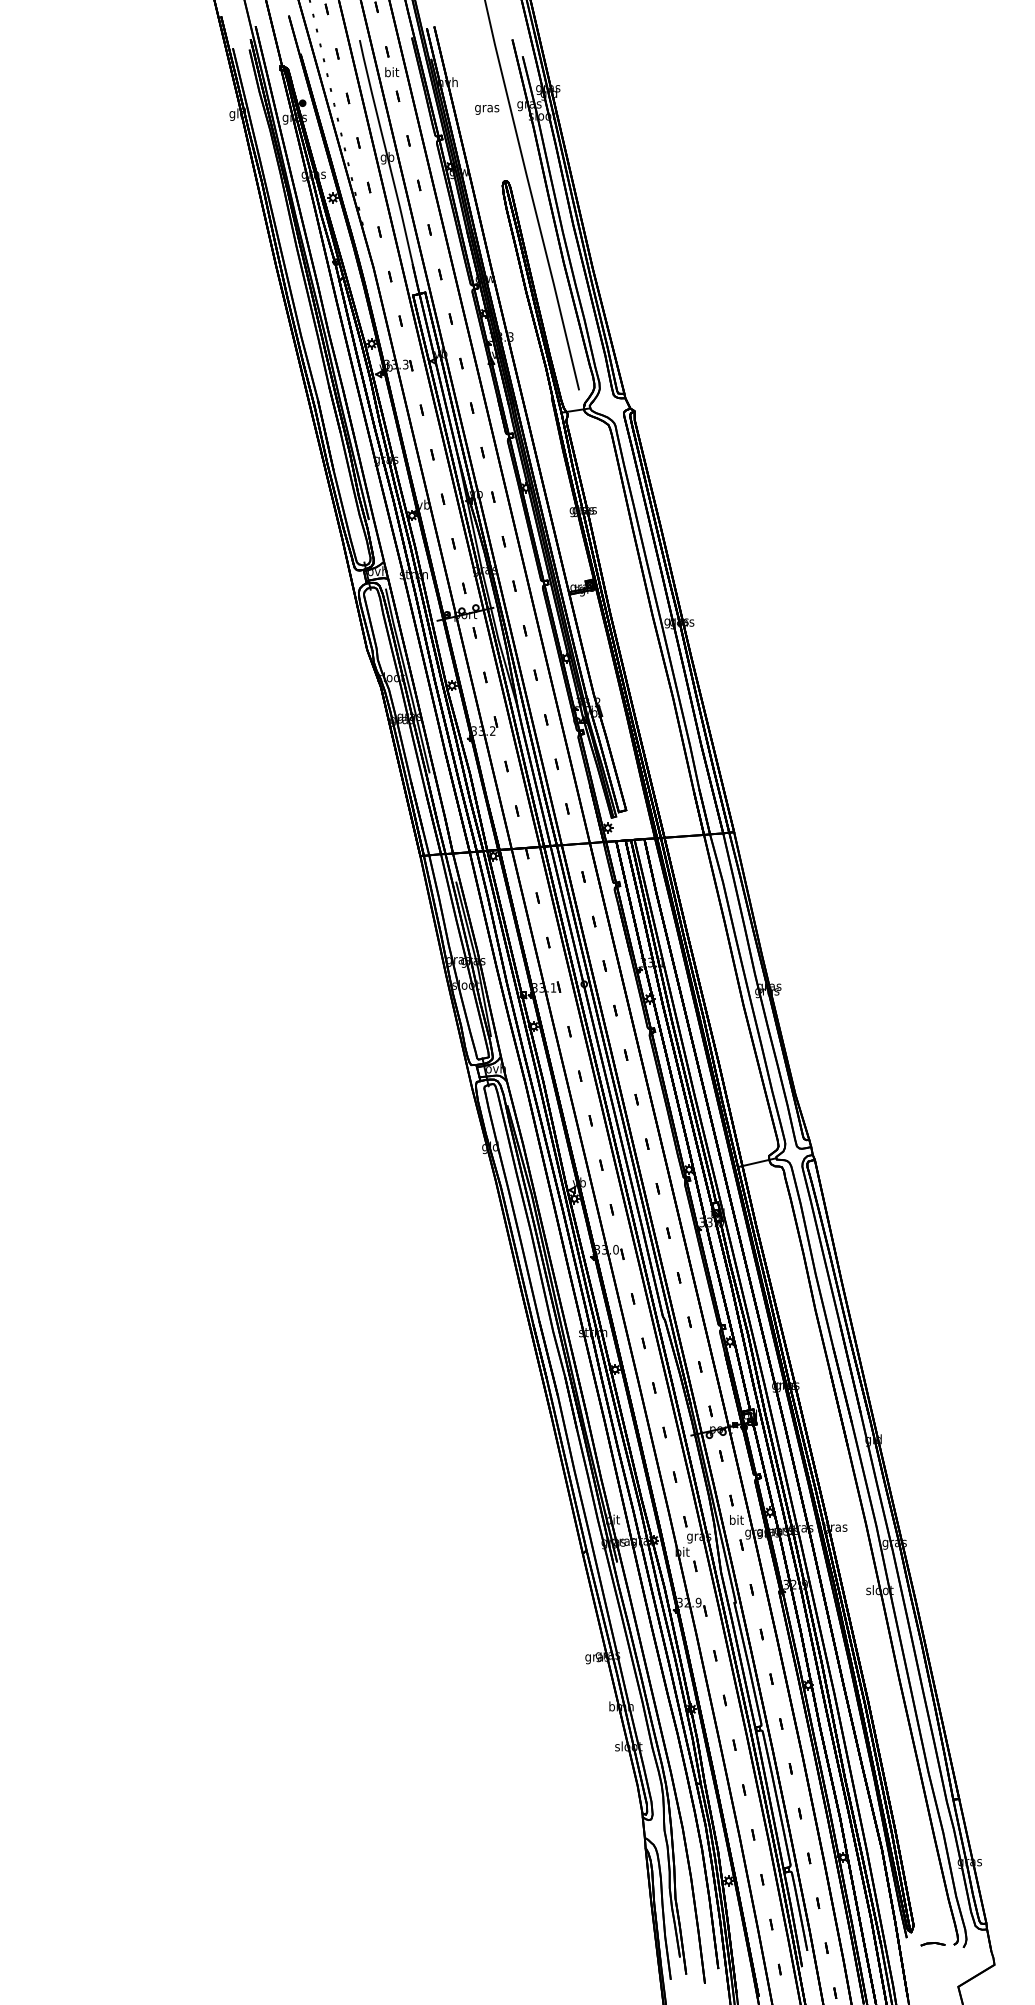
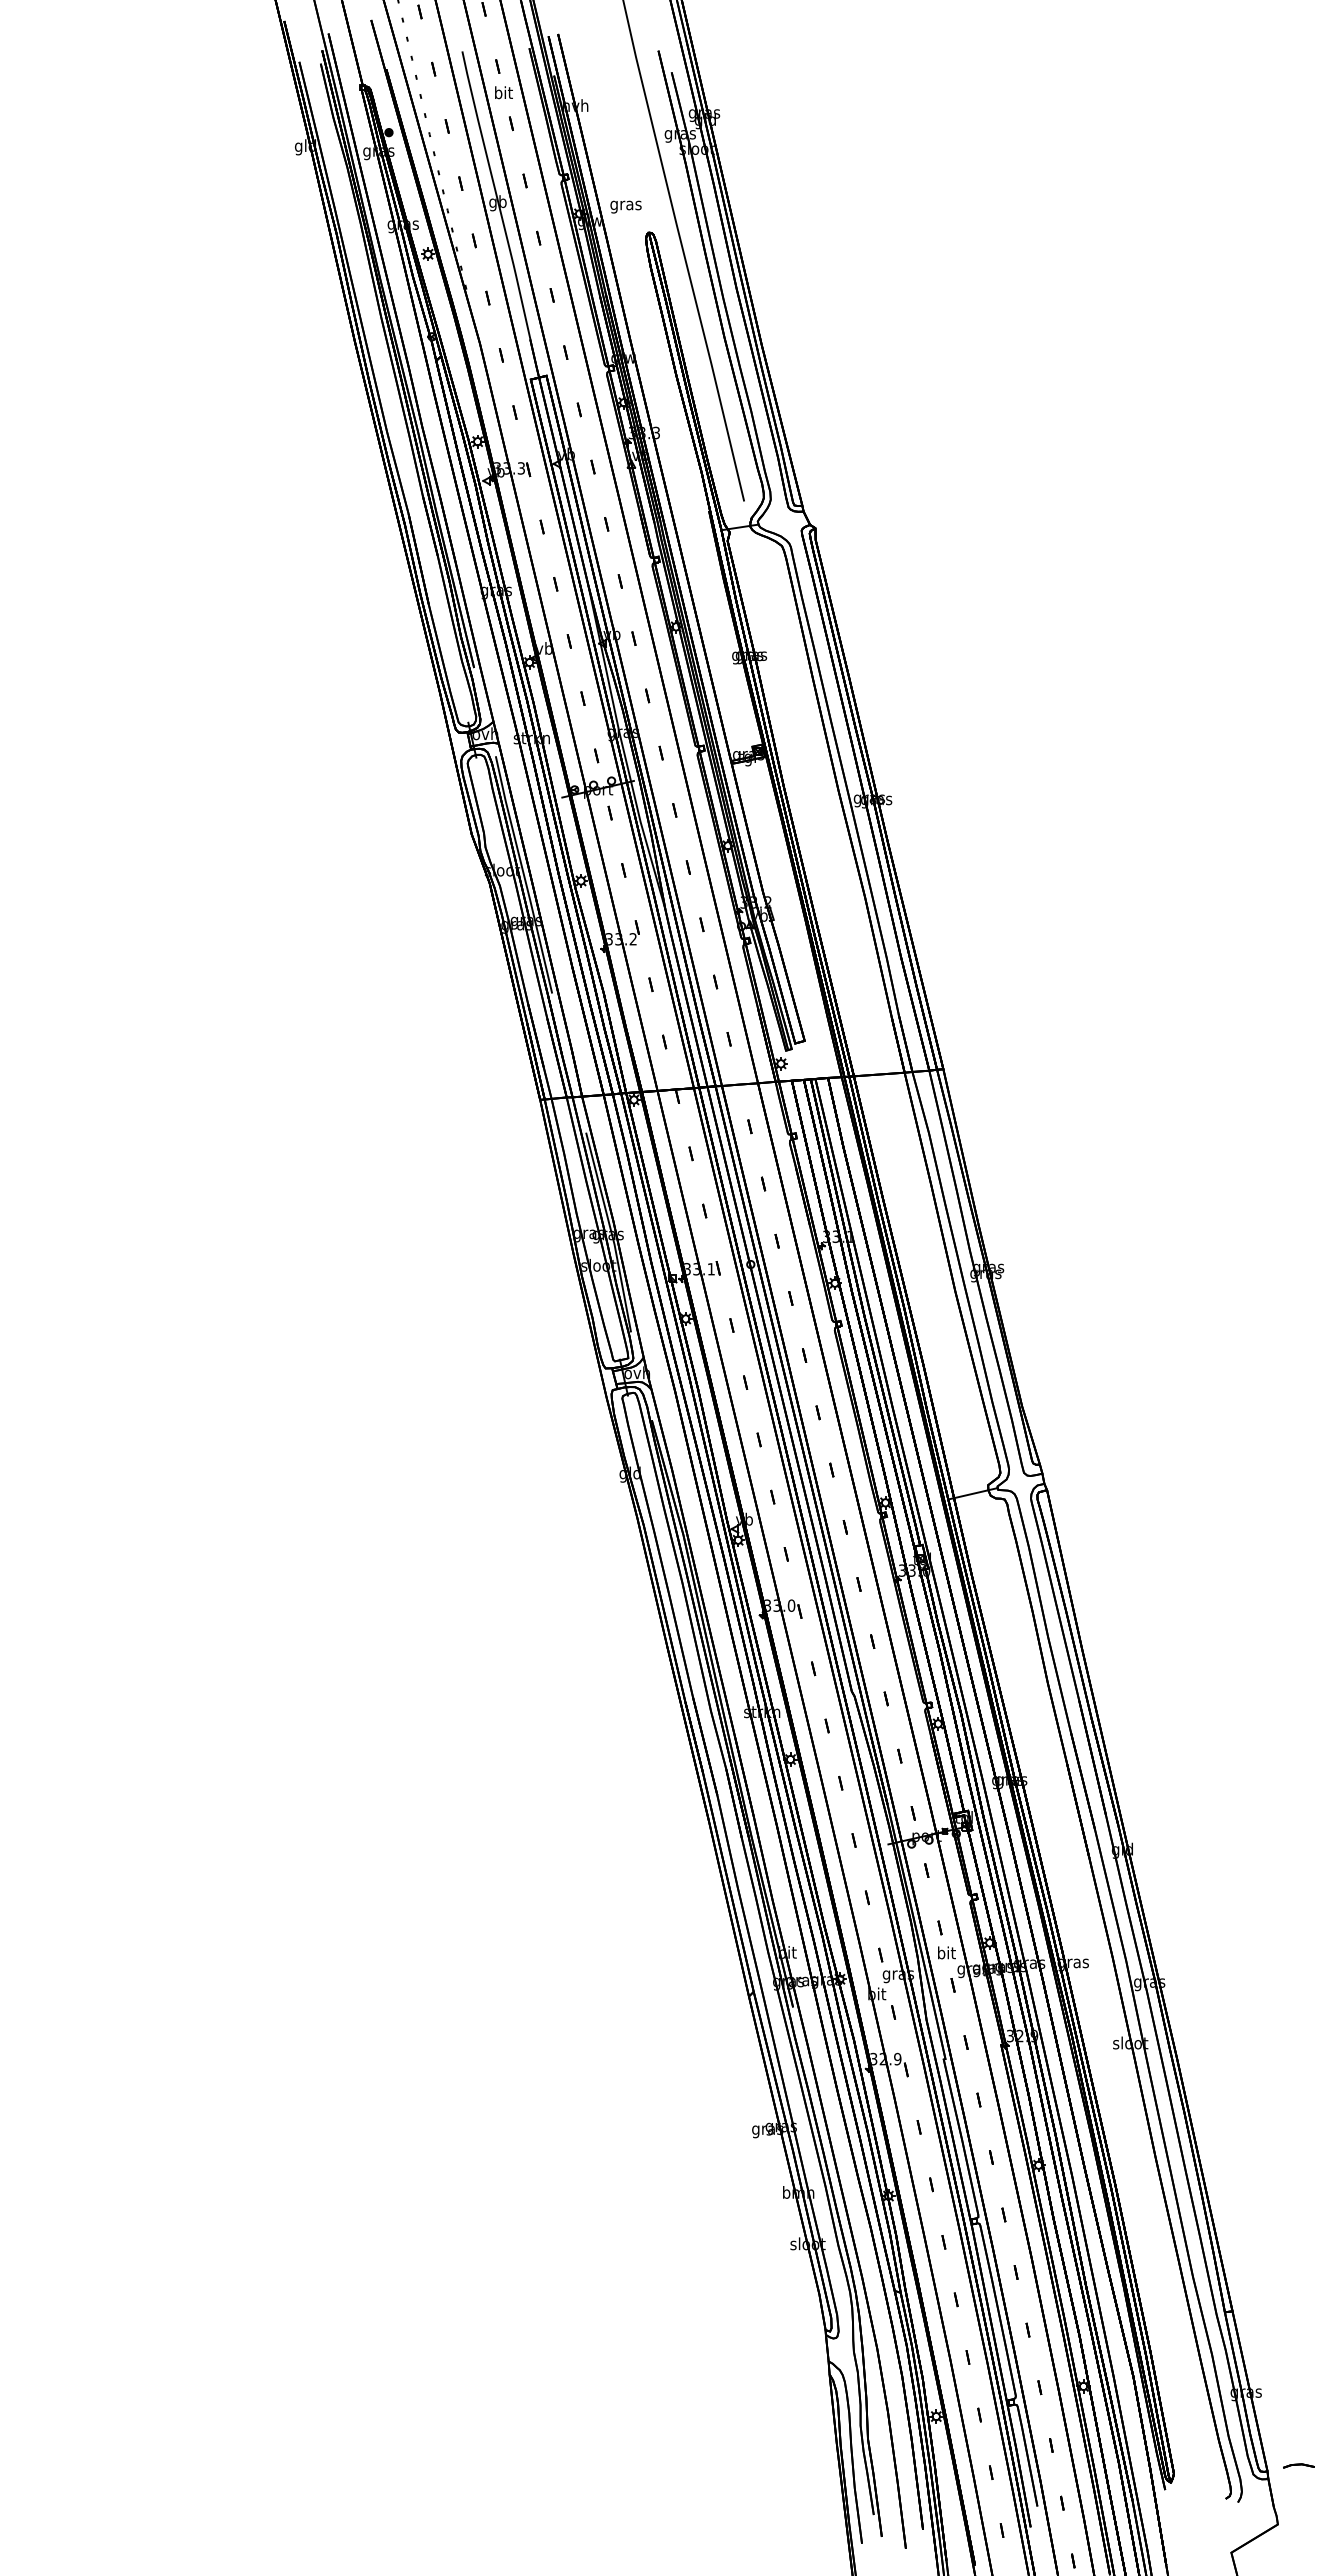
text: (486, 109) -> (625, 206), moved
part: (932, 1943) -> (1298, 2465), moved

